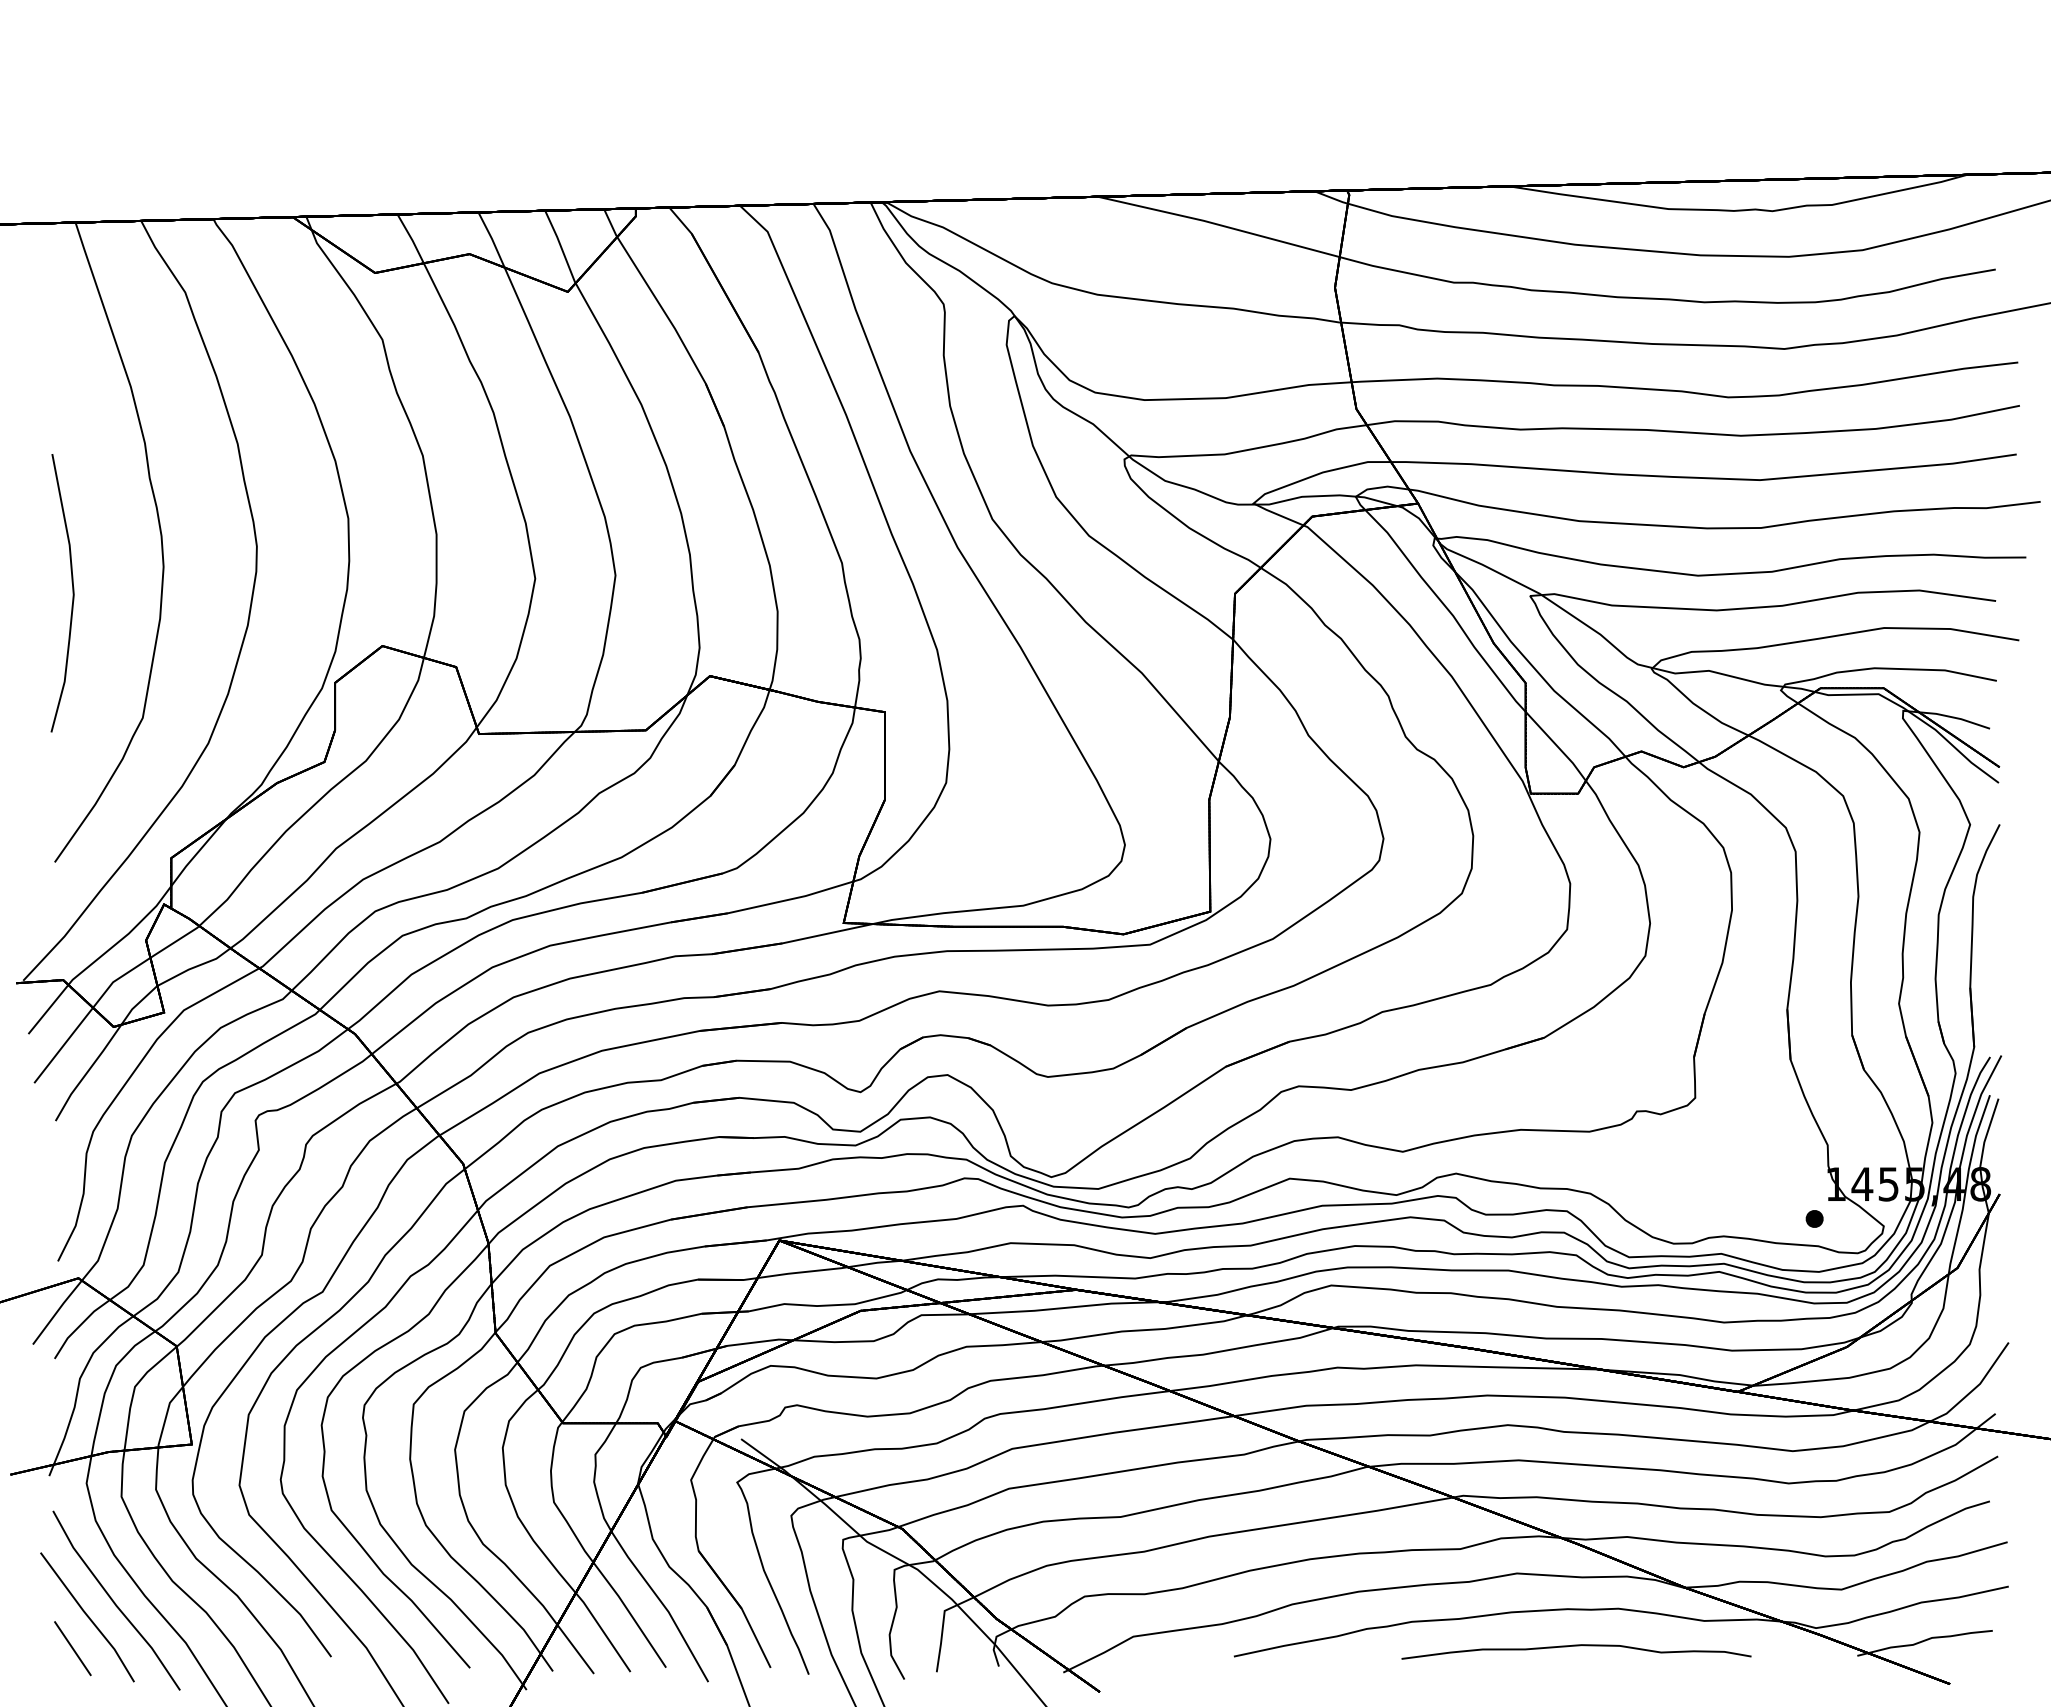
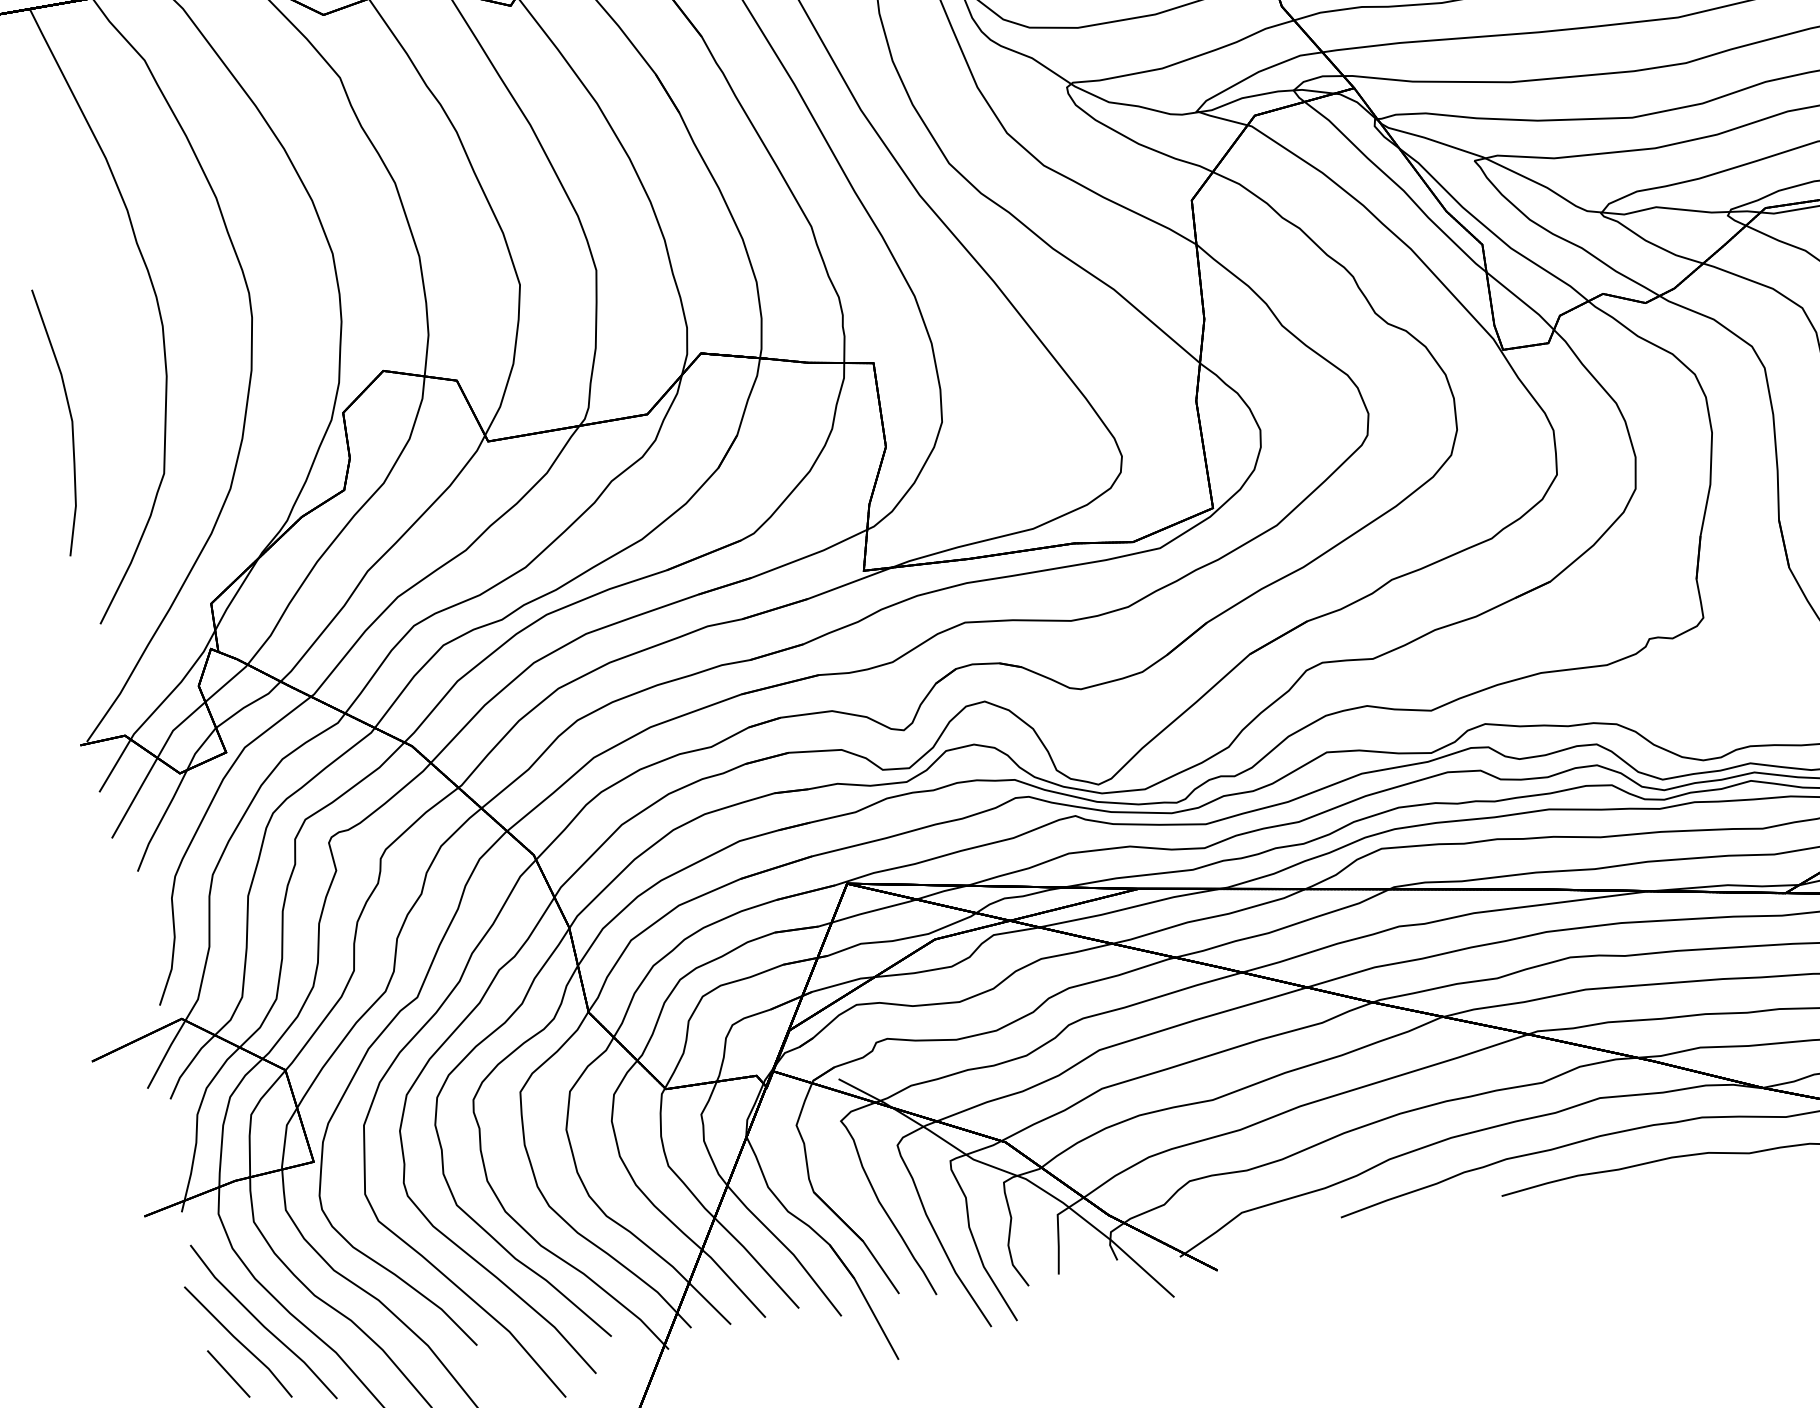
curve: (72, 593) -> (70, 420), moved

